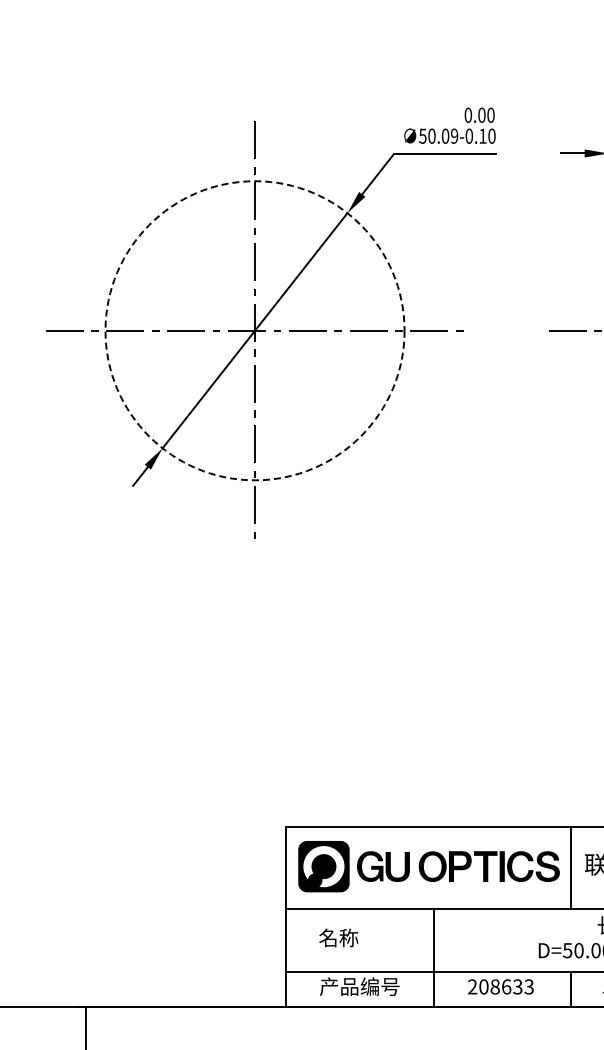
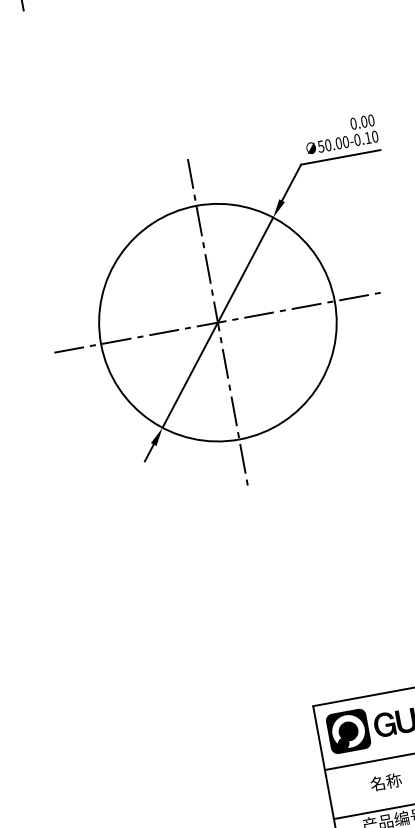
text: (454, 135) -> (345, 141), 50.09 -> 50.00
circle: (254, 330) -> (217, 322), dashed -> solid
text: (338, 937) -> (385, 781), moved

